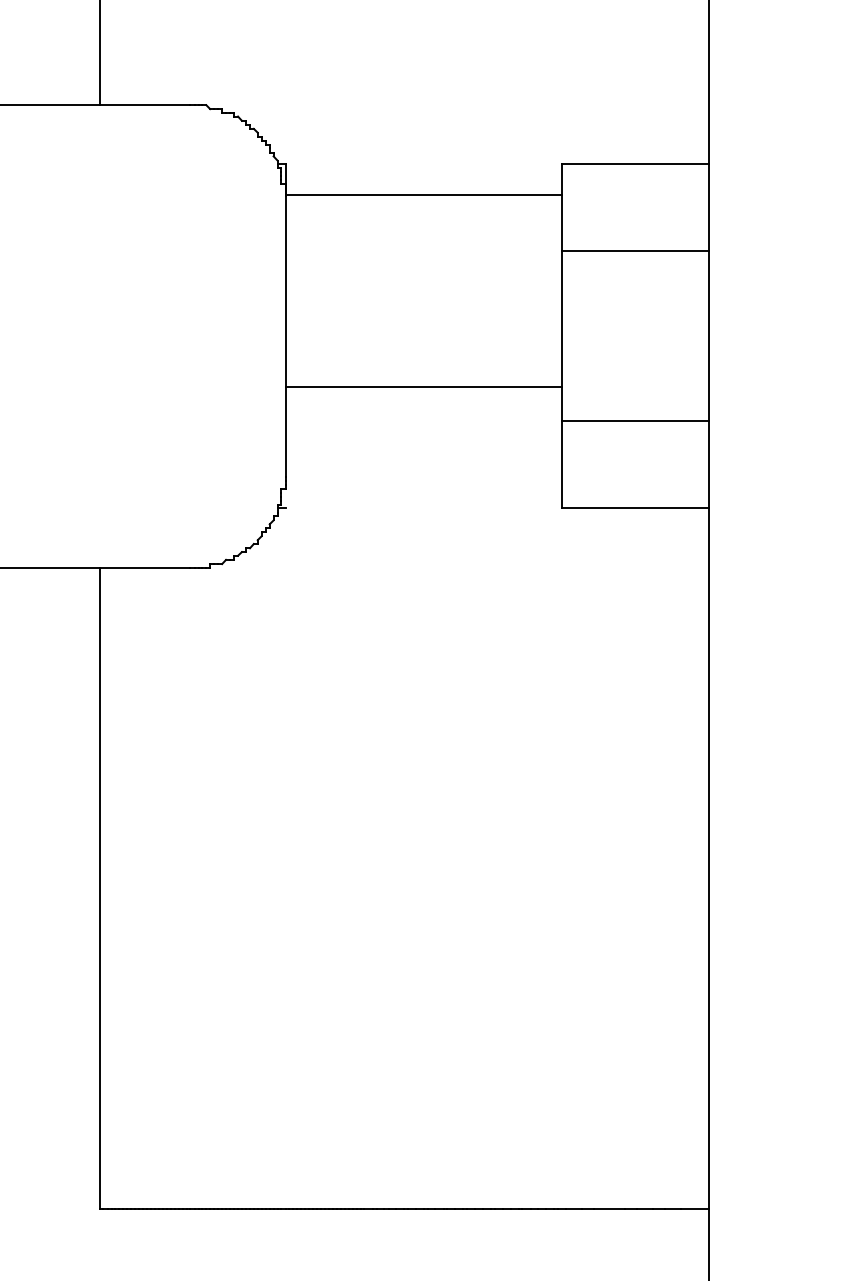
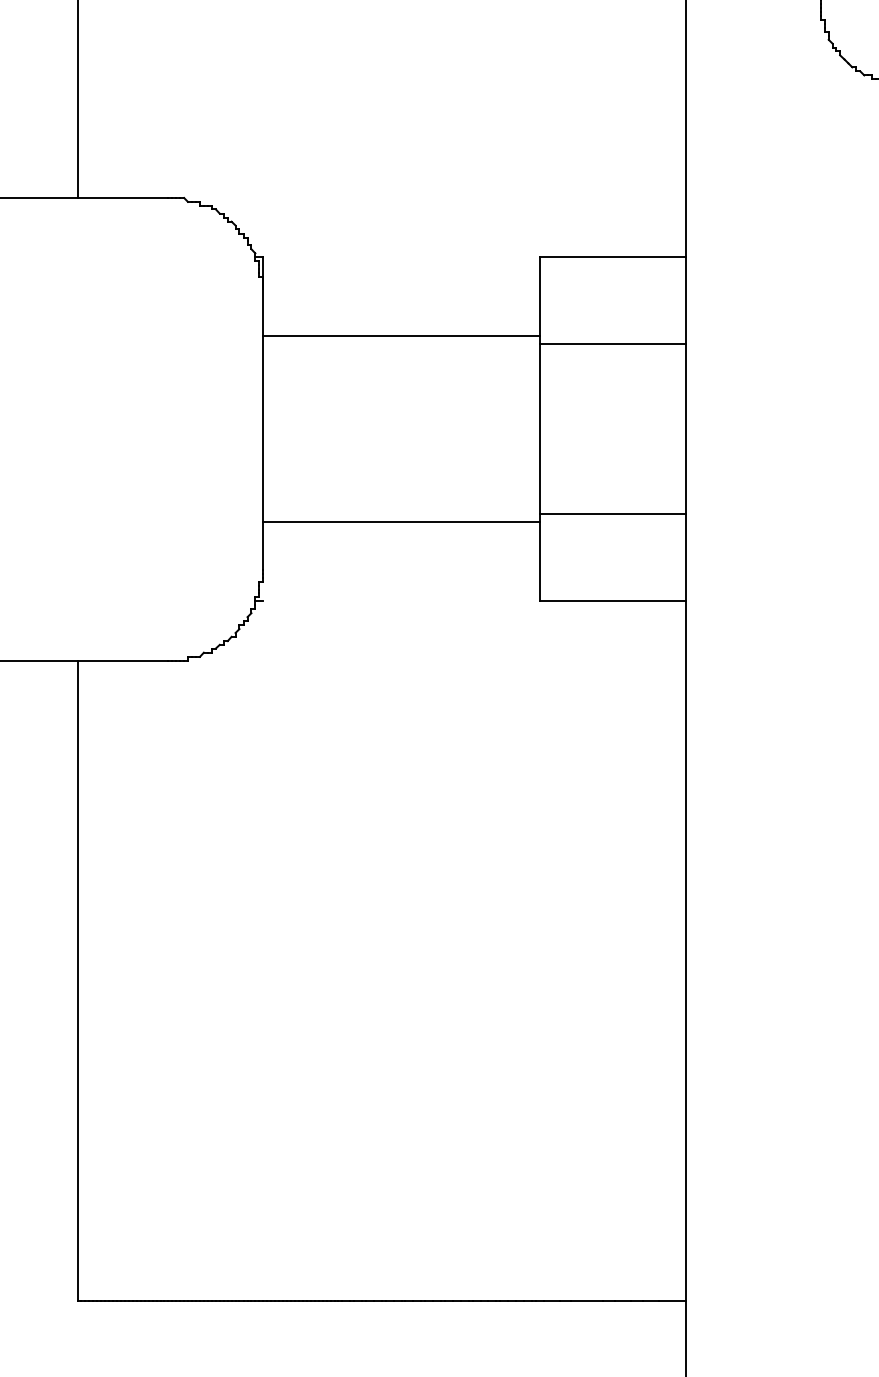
line: (423, 195) -> (401, 336), moved
line: (423, 387) -> (401, 522), moved

